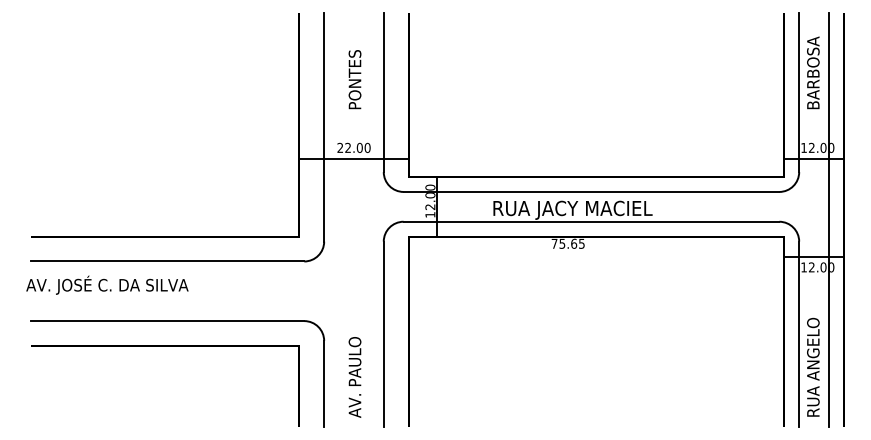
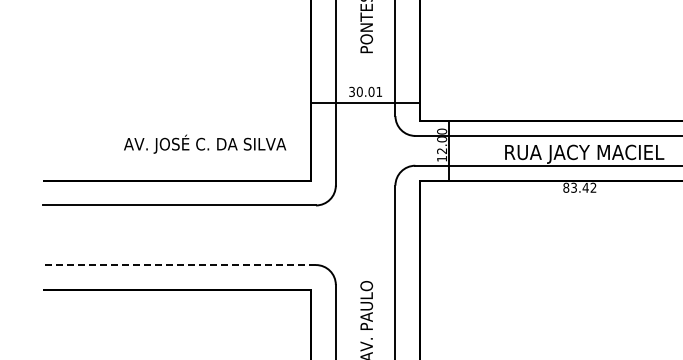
text: (353, 147) -> (365, 91), 22.00 -> 30.01
text: (567, 243) -> (579, 187), 75.65 -> 83.42
text: (107, 284) -> (205, 143), moved
line: (167, 321) -> (179, 265), solid -> dashed

